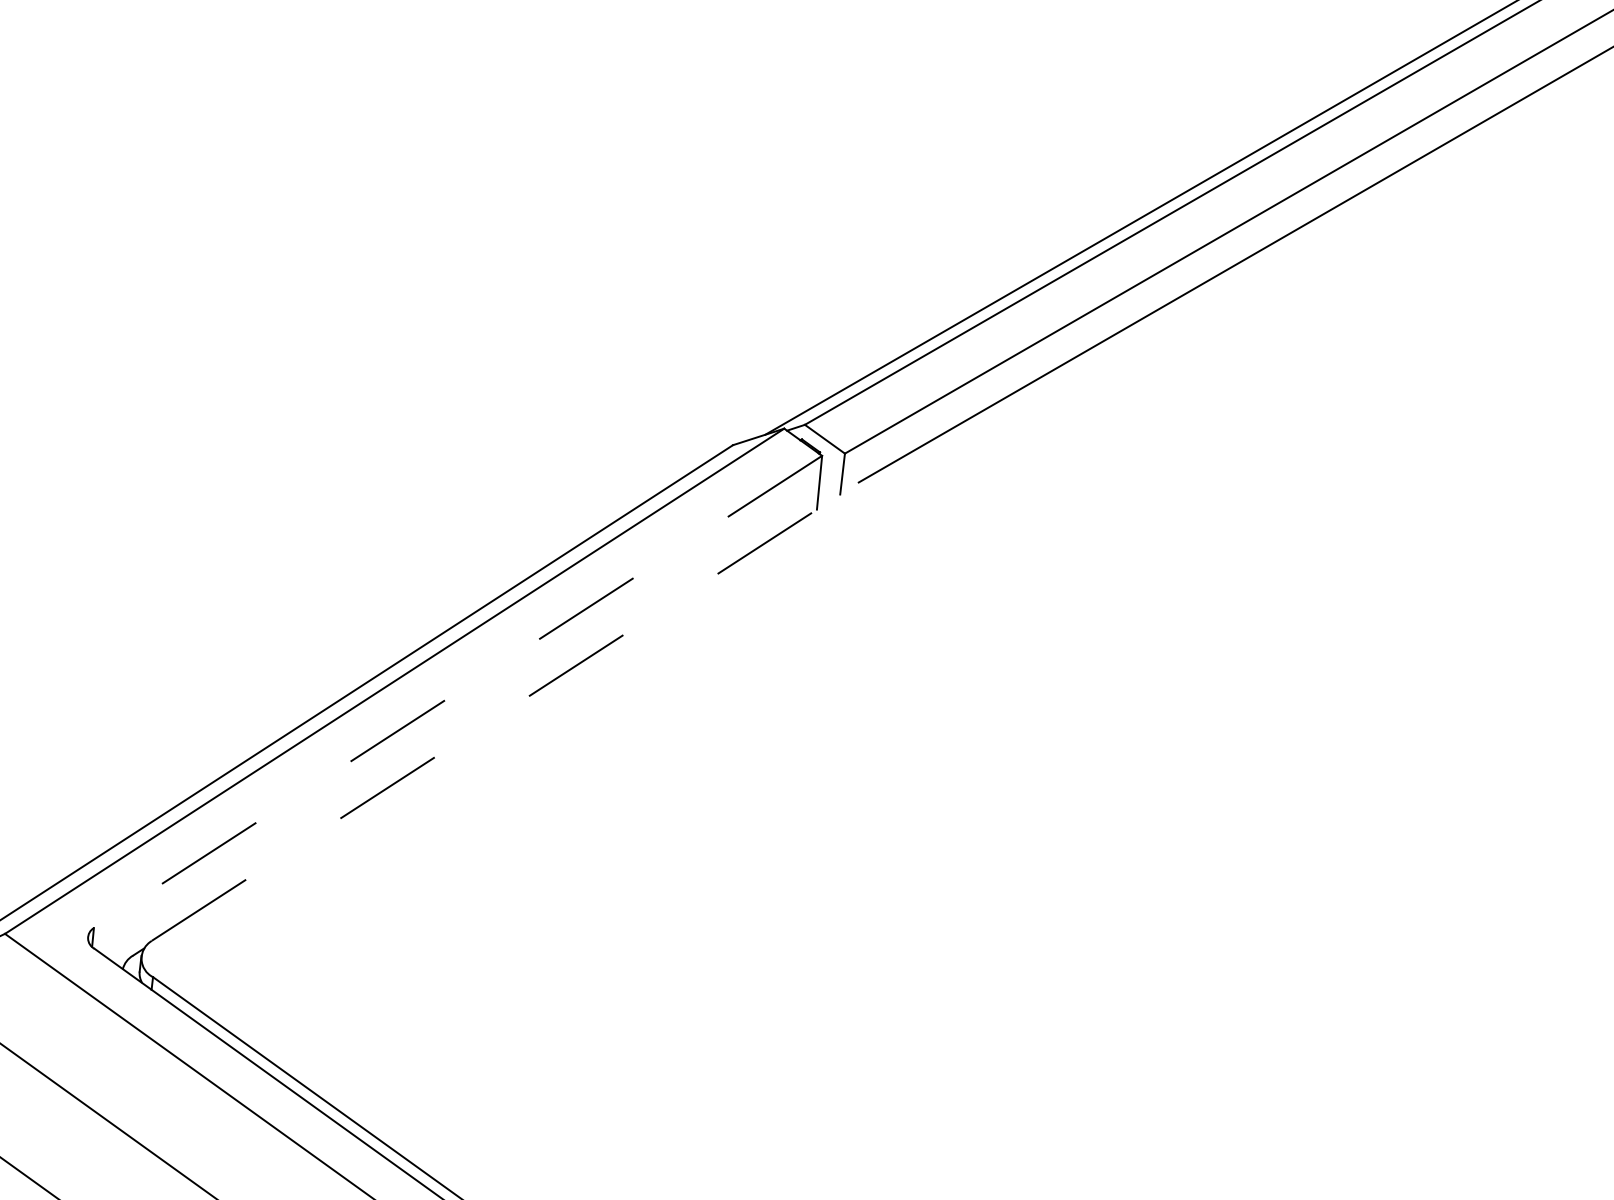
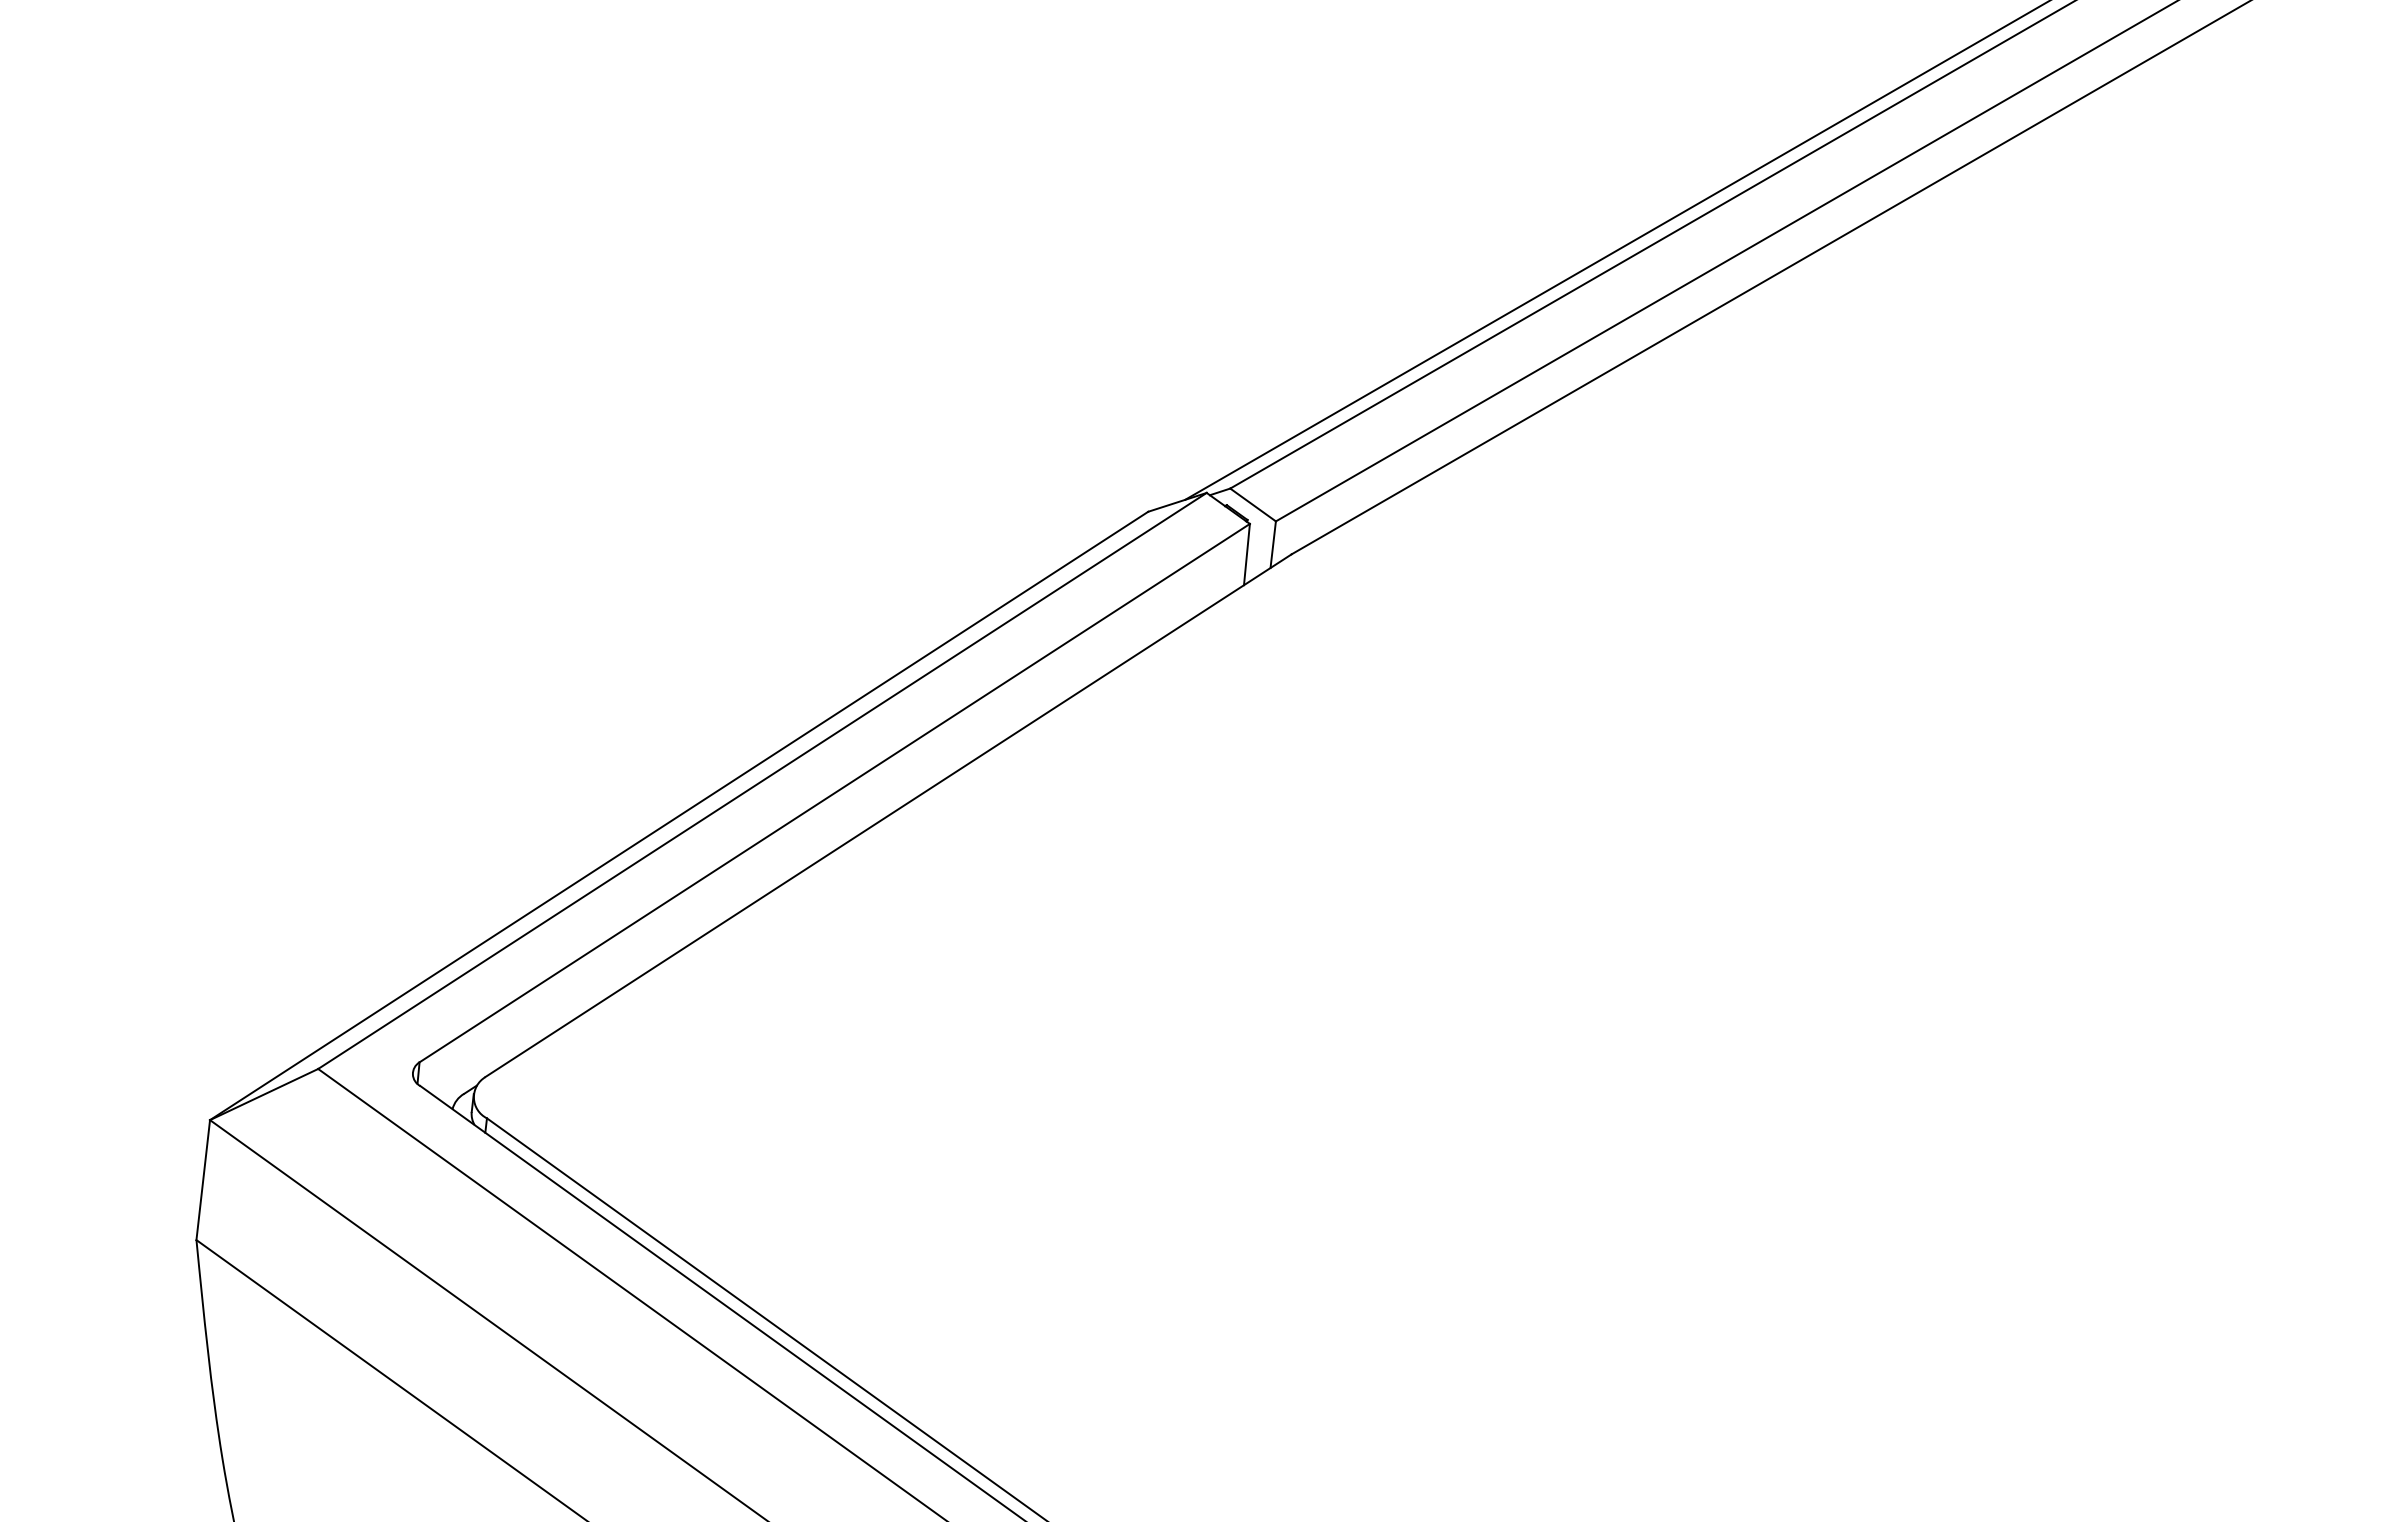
line: (457, 692) -> (834, 793), dashed -> solid
line: (506, 711) -> (889, 815), dashed -> solid

